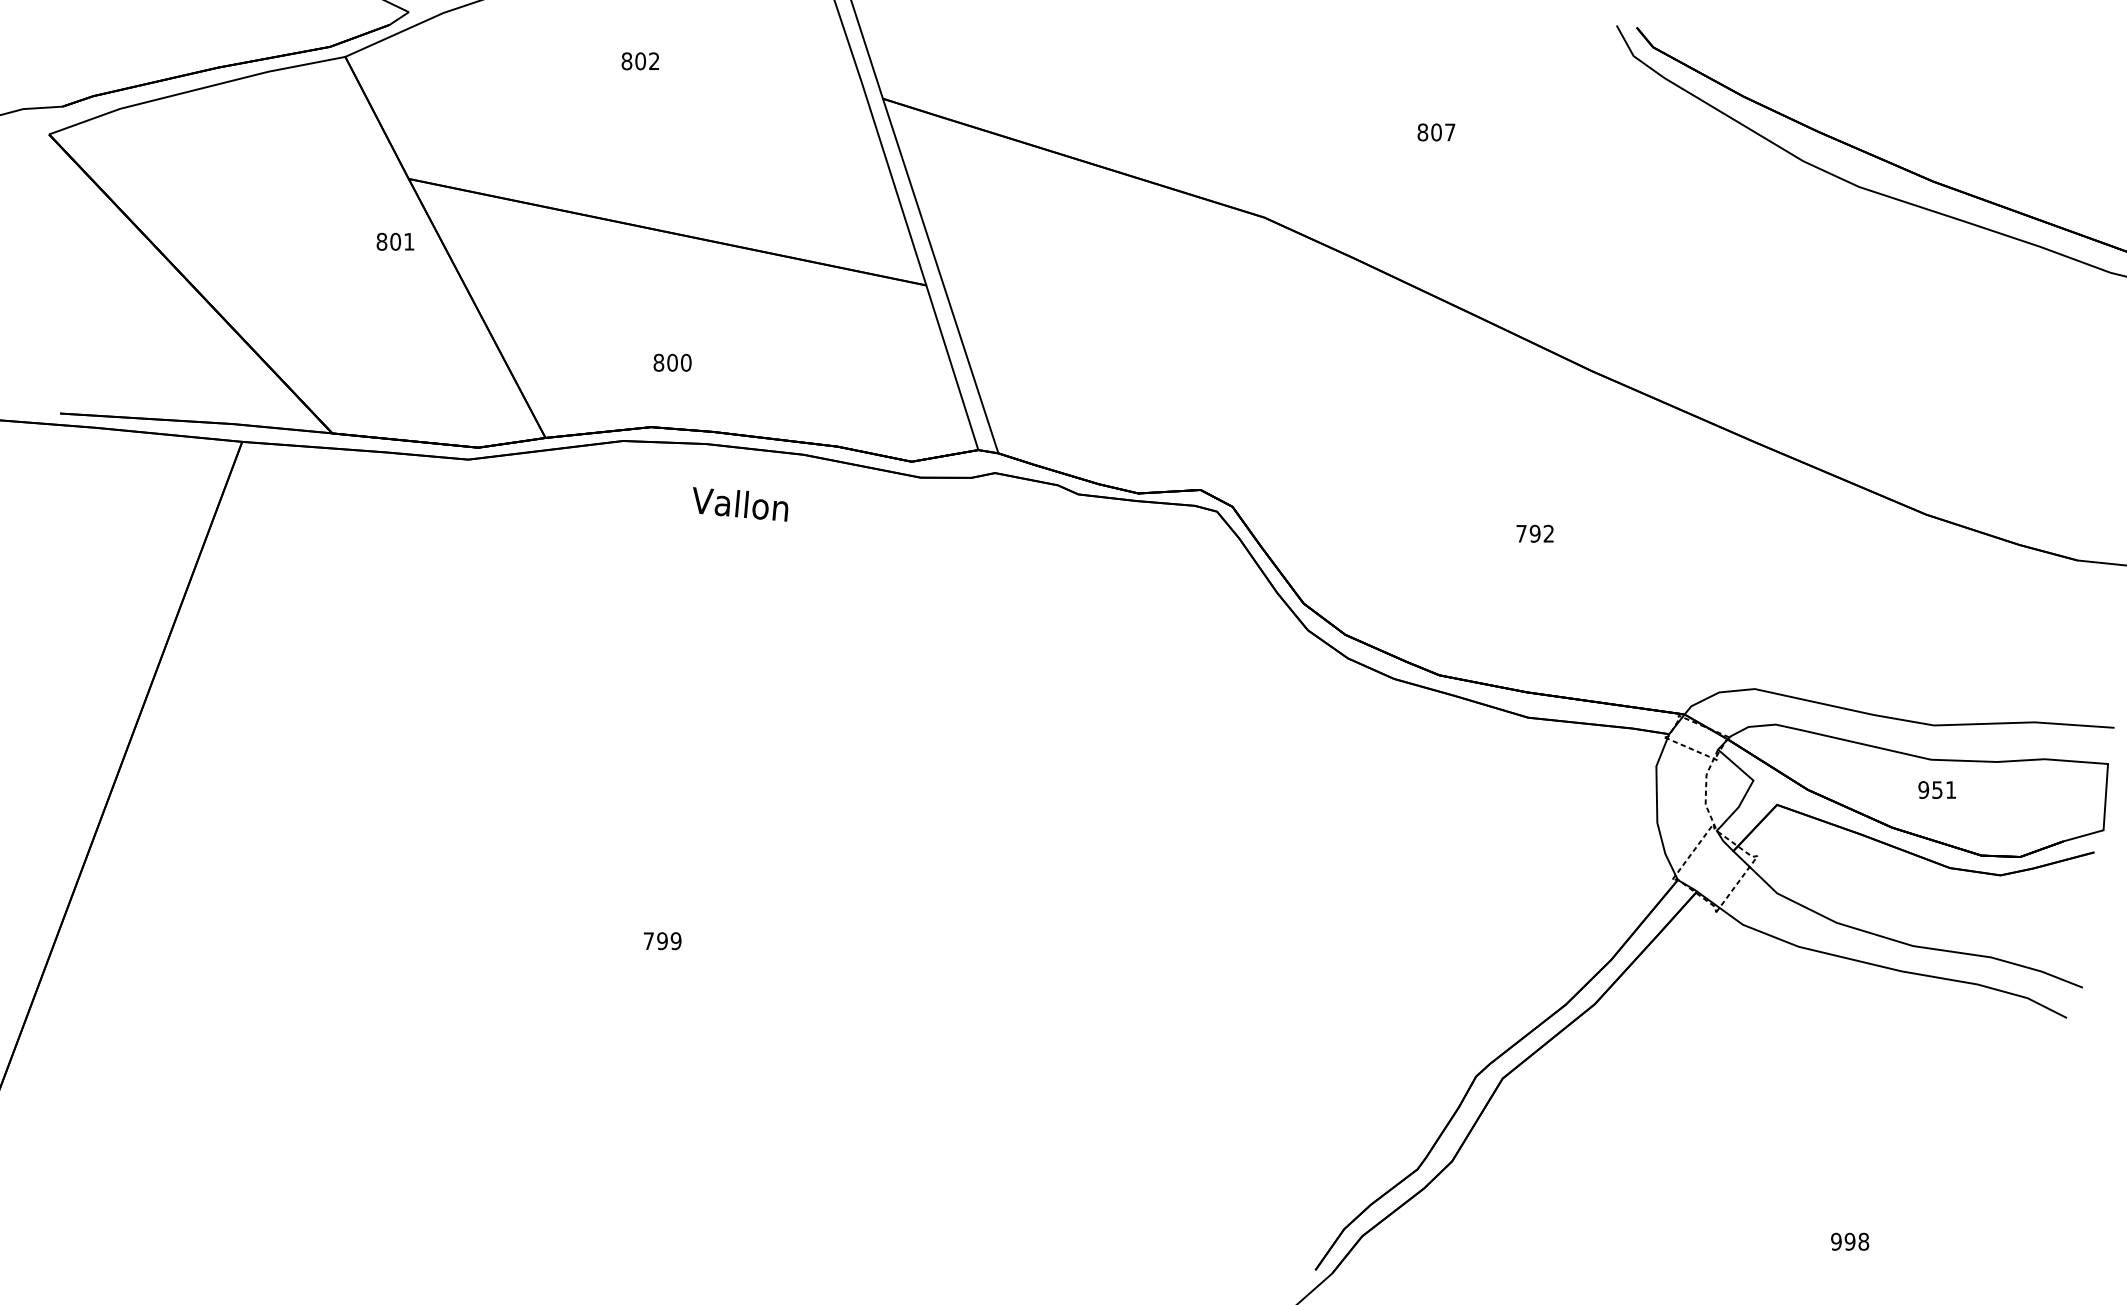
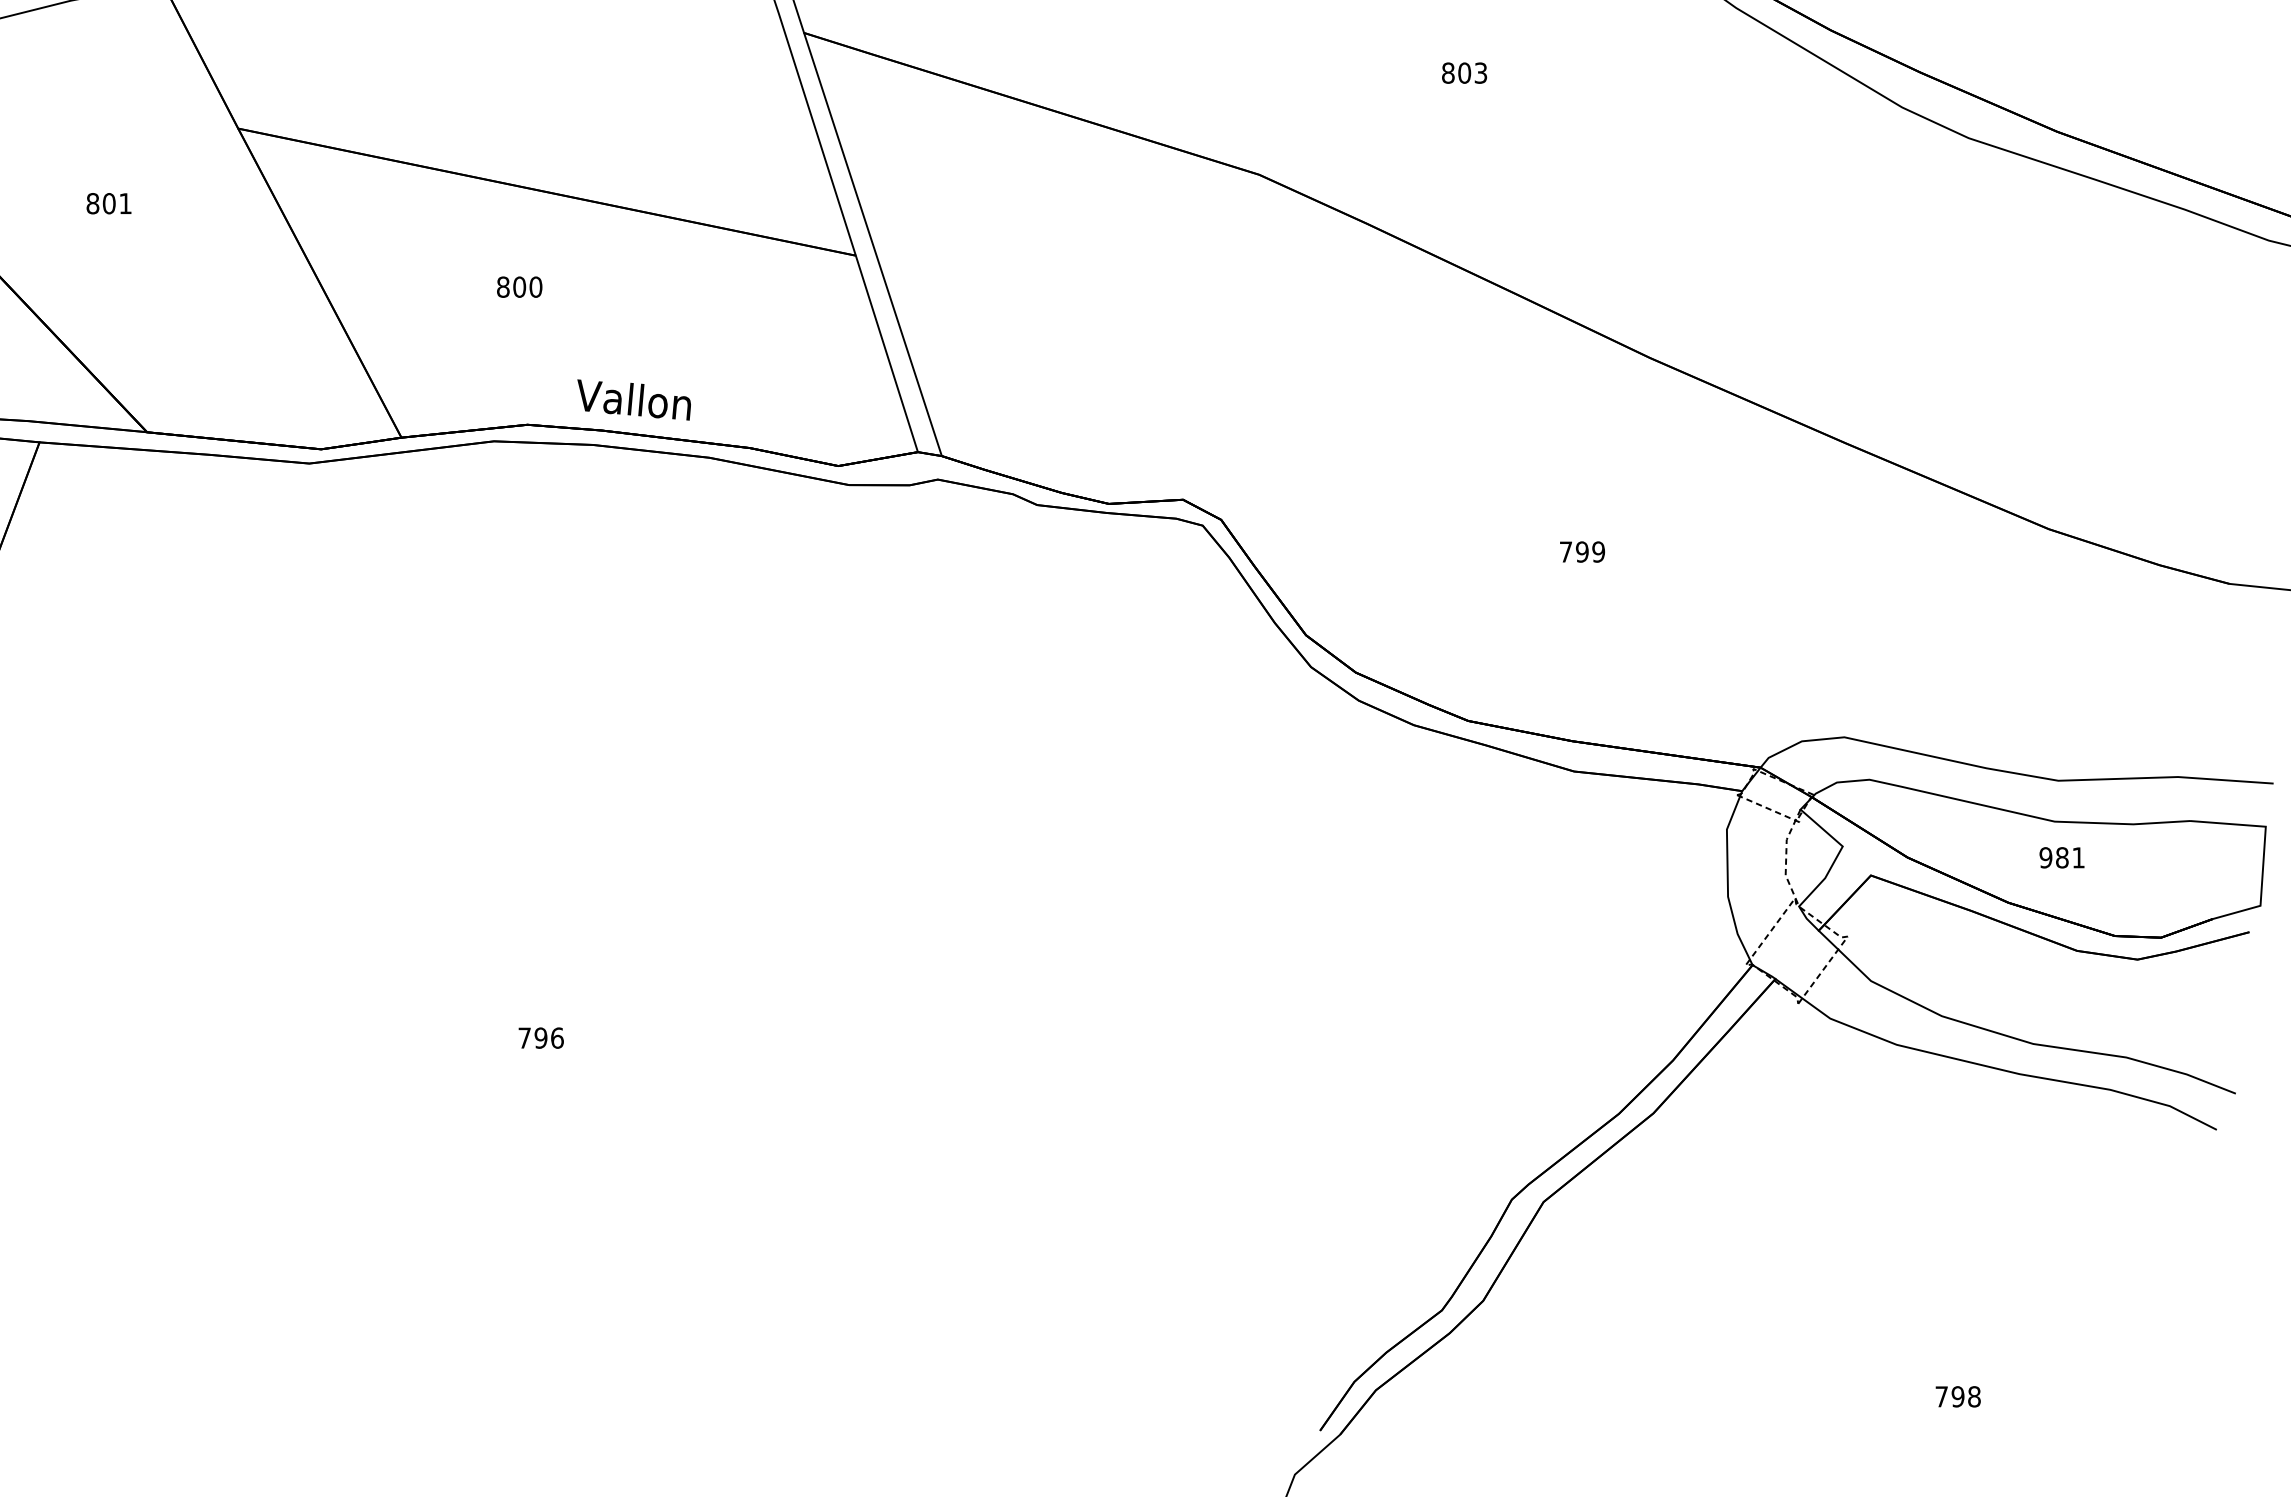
text: (1450, 132) -> (1481, 73), 807 -> 803
text: (395, 241) -> (109, 203), moved
text: (672, 362) -> (519, 286), moved
text: (740, 504) -> (634, 400), moved
text: (1548, 533) -> (1598, 551), 792 -> 799
text: (1937, 789) -> (2062, 857), 951 -> 981
text: (675, 941) -> (556, 1038), 799 -> 796
text: (1836, 1241) -> (1941, 1396), 998 -> 798

